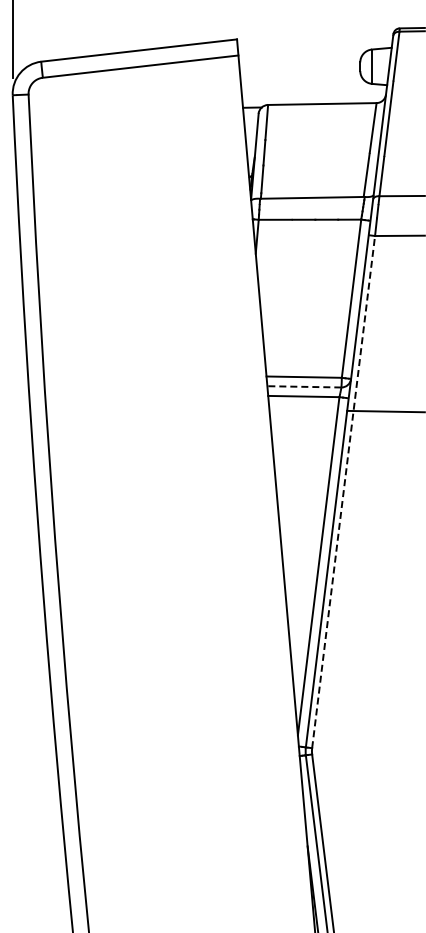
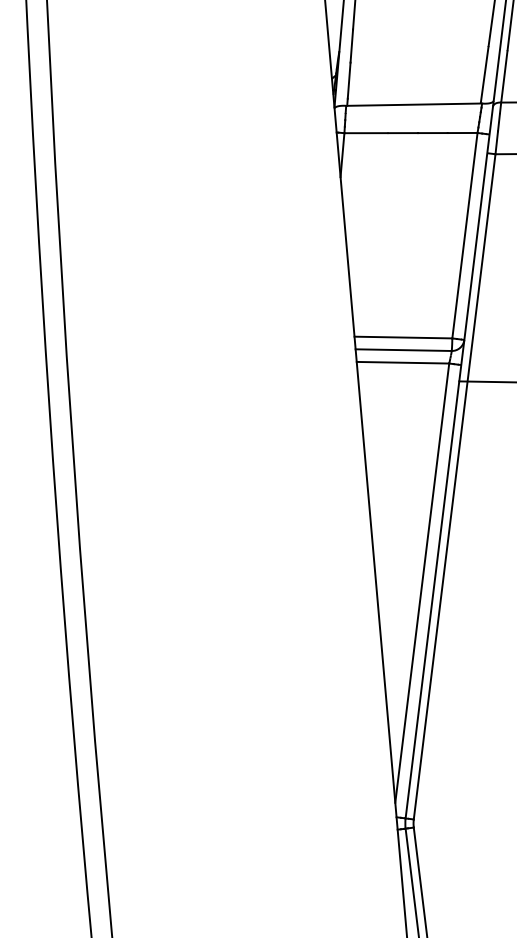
line: (304, 386) -> (403, 349), dashed -> solid
line: (343, 491) -> (454, 486), dashed -> solid

